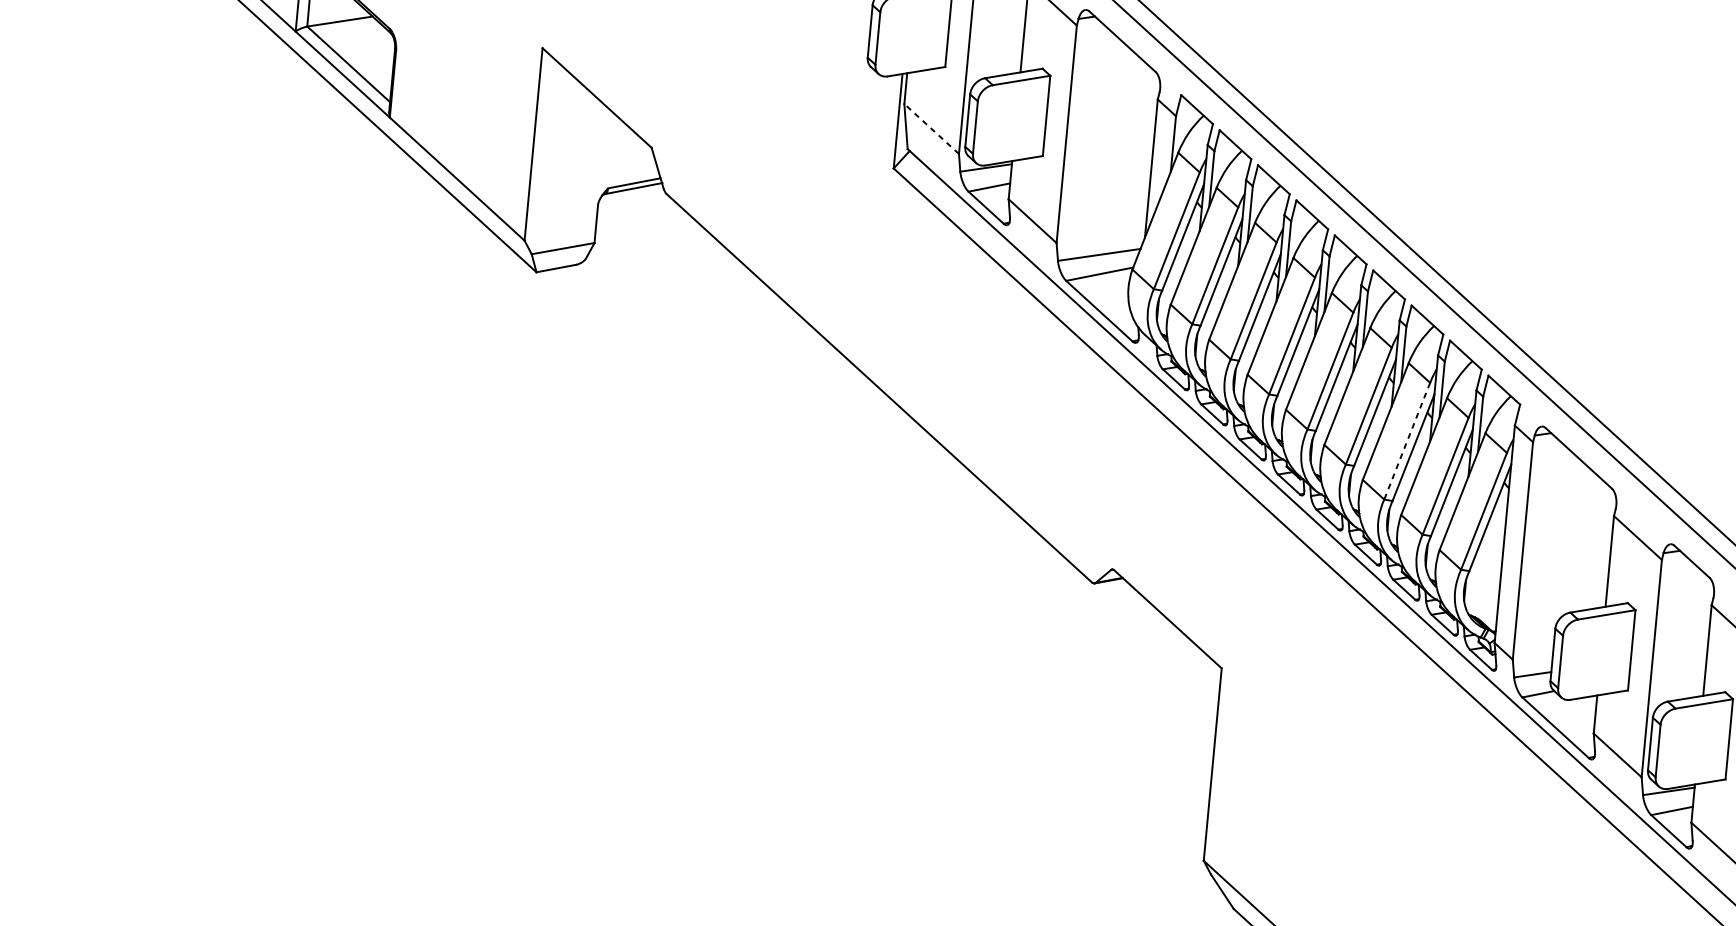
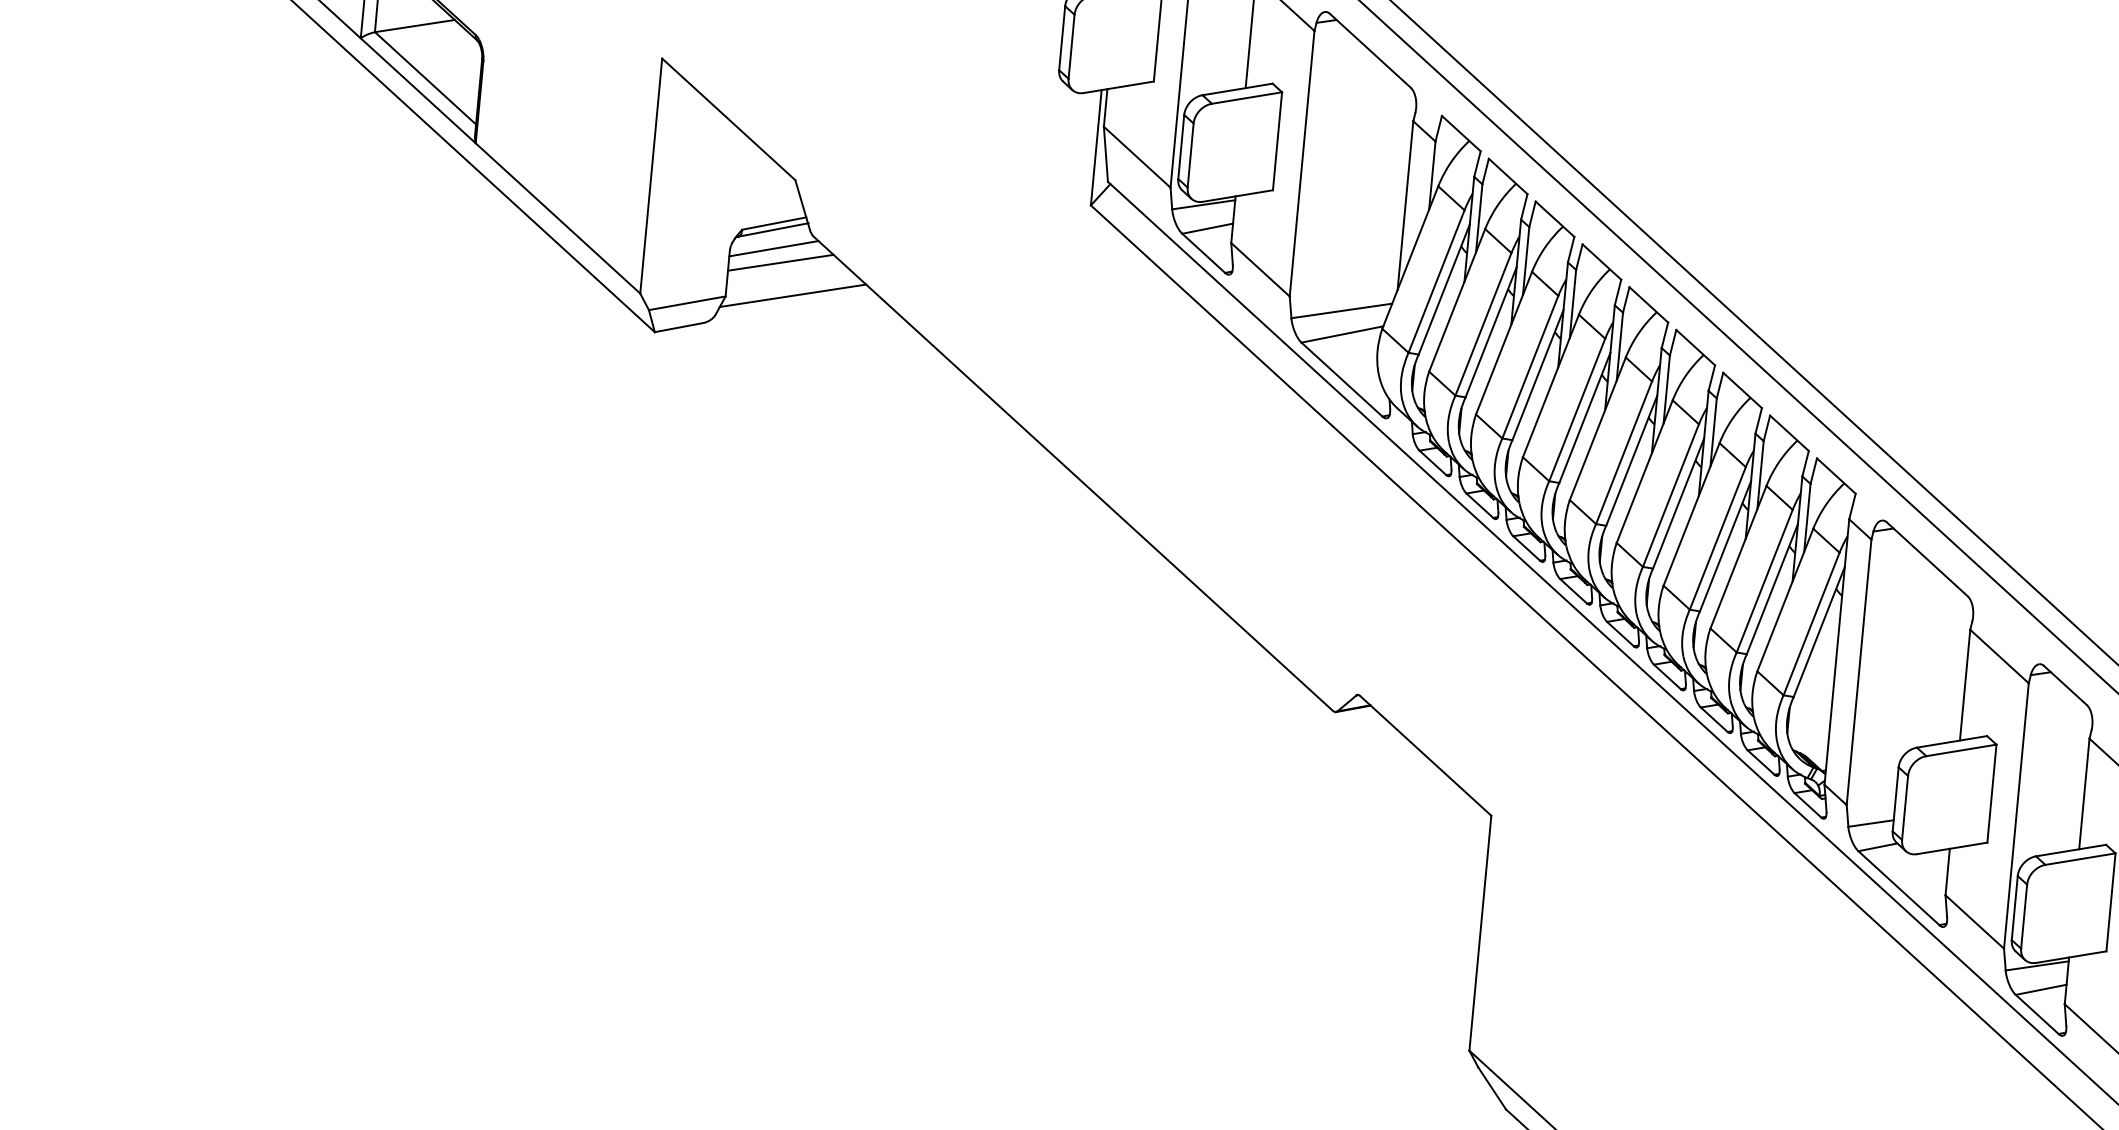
line: (931, 128) -> (1136, 156), dashed -> solid
line: (633, 203) -> (773, 248), added
line: (639, 215) -> (780, 262), added
line: (649, 242) -> (792, 295), added
line: (1406, 441) -> (1717, 538), dashed -> solid

